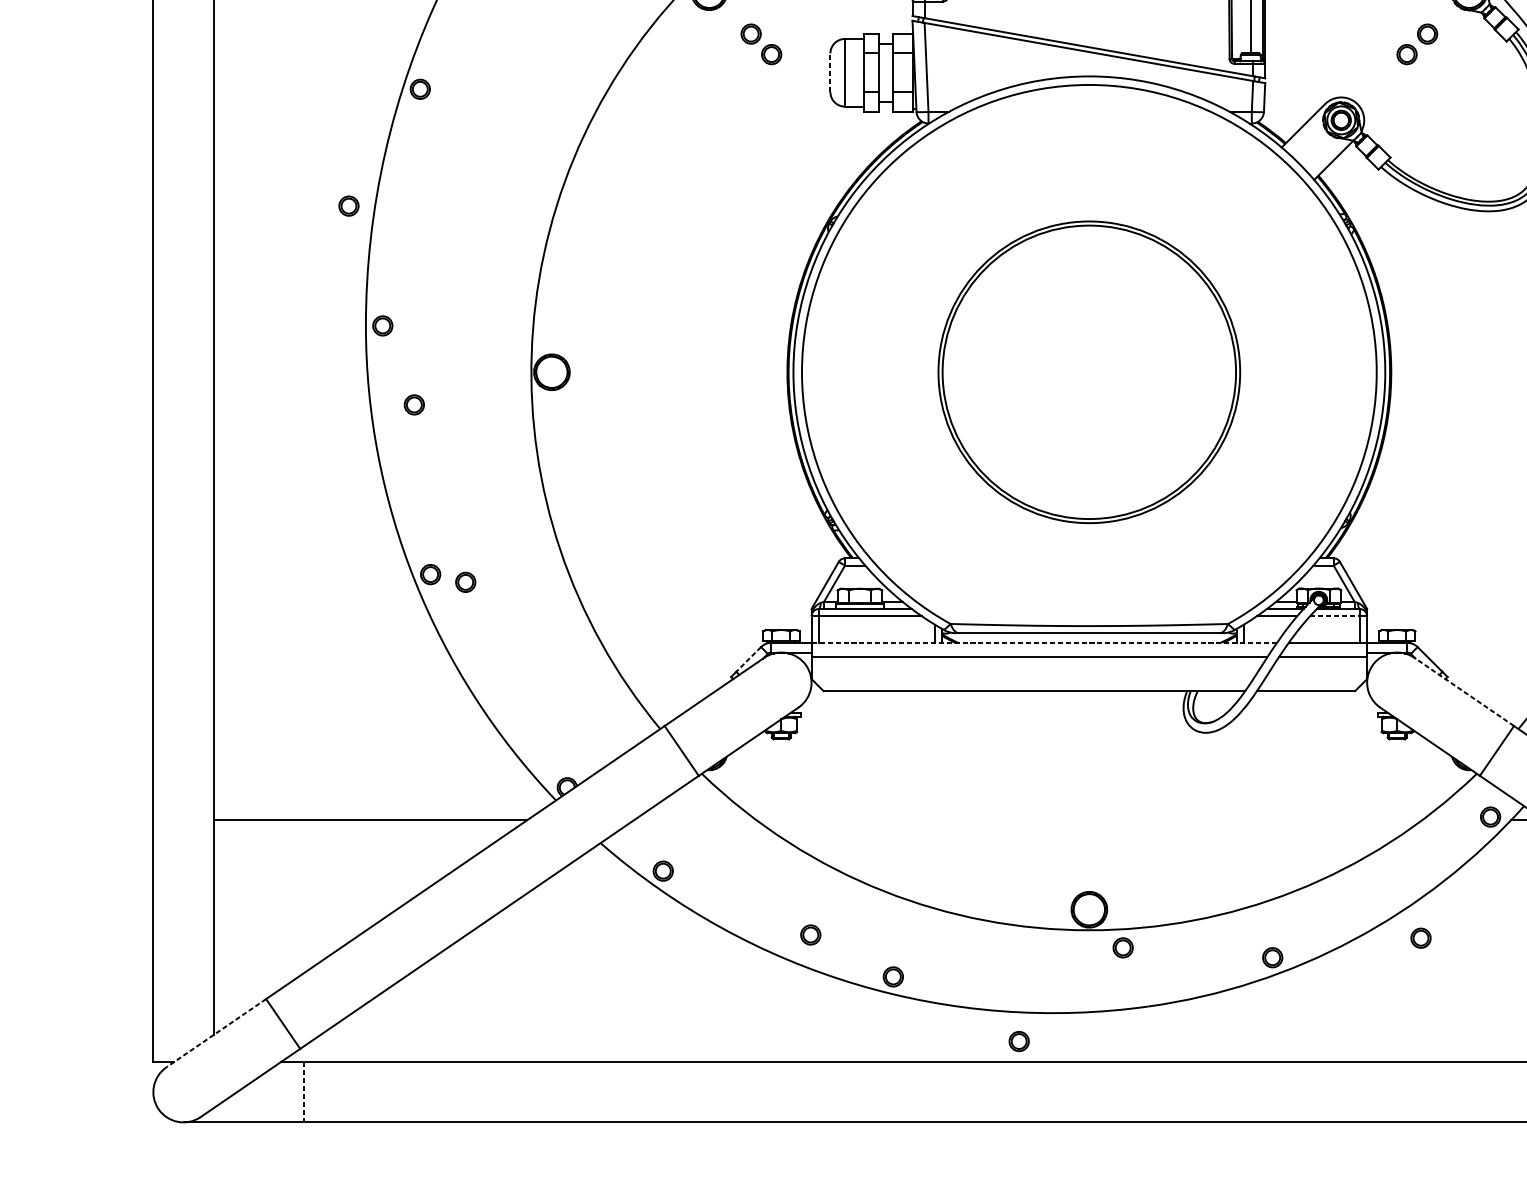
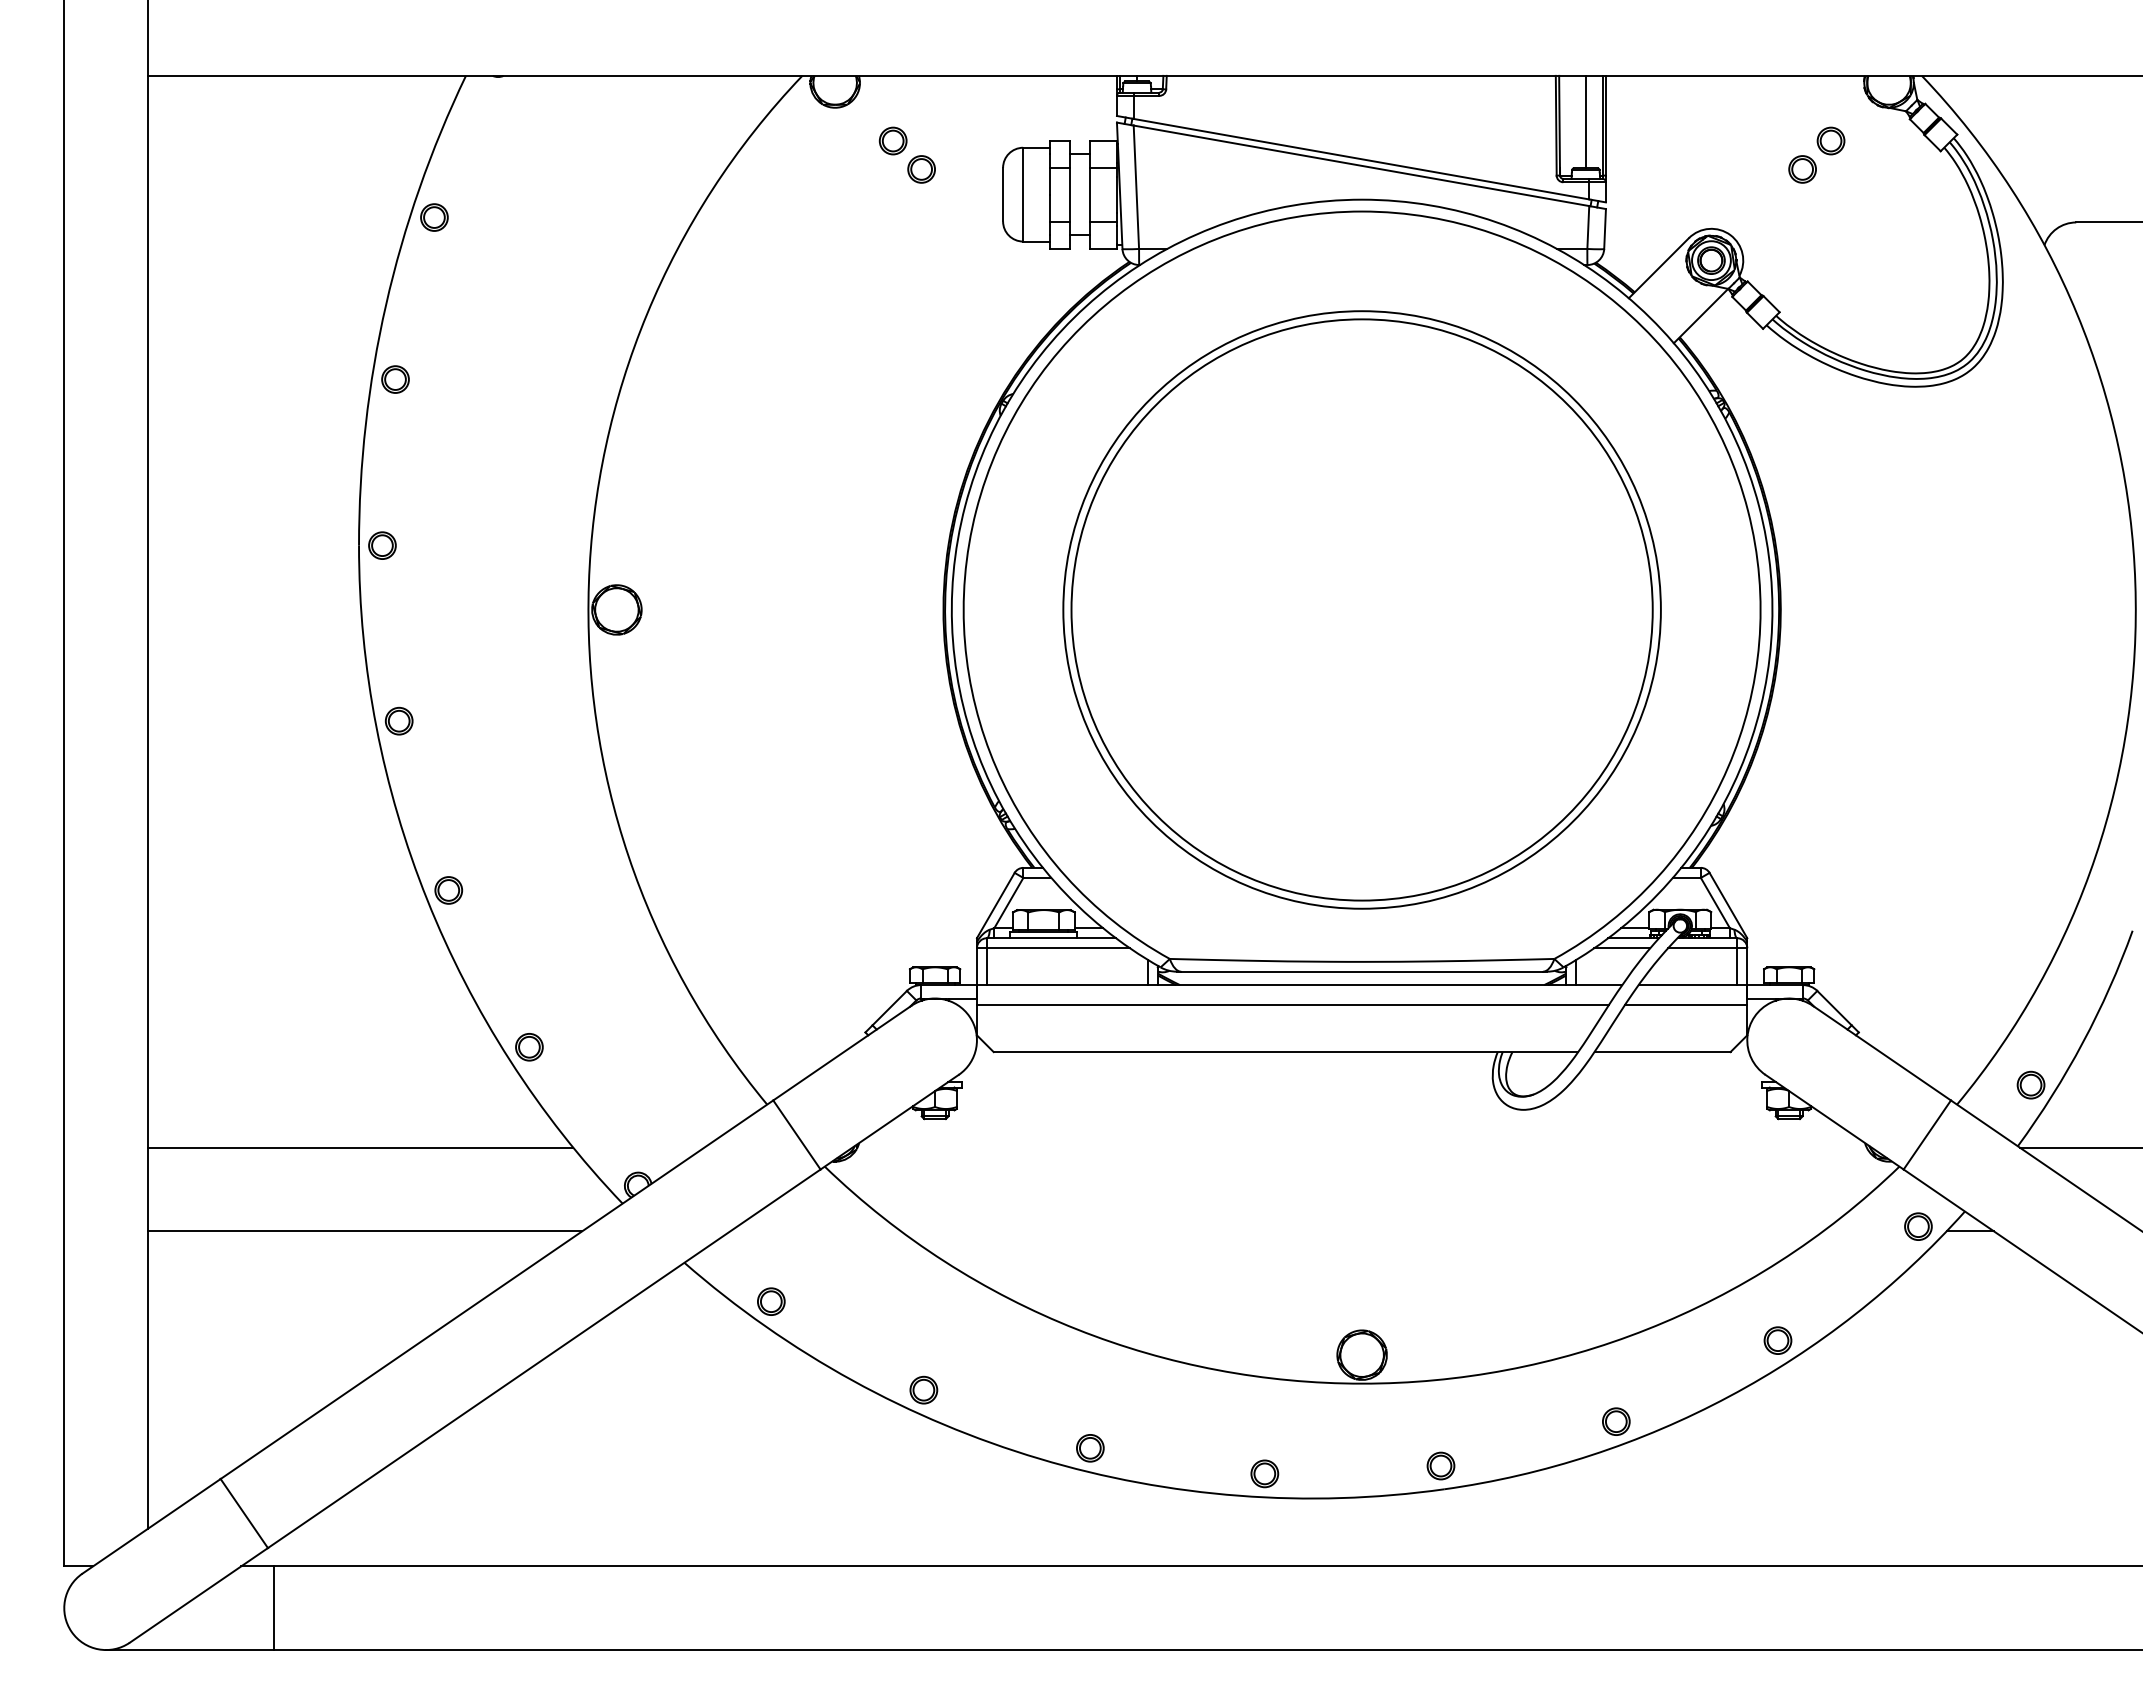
line: (830, 72) -> (1003, 194), dashed -> solid
part: (348, 206) -> (395, 379), moved
part: (1088, 371) -> (1361, 609), size x1.43
part: (413, 404) -> (398, 720), moved
part: (465, 582) -> (529, 1047), moved
line: (1334, 616) -> (1702, 948), dashed -> solid
line: (1044, 643) -> (1299, 985), dashed -> solid
line: (748, 659) -> (889, 1008), dashed -> solid
line: (1463, 692) -> (1881, 1053), dashed -> solid
line: (366, 759) -> (360, 1147), added
part: (810, 934) -> (923, 1389), moved
part: (1420, 938) -> (1777, 1340), moved
part: (1122, 947) -> (1440, 1465), moved
line: (216, 1033) -> (151, 1526), dashed -> solid
part: (1018, 1041) -> (1264, 1473), moved
line: (304, 1092) -> (273, 1608), dashed -> solid

